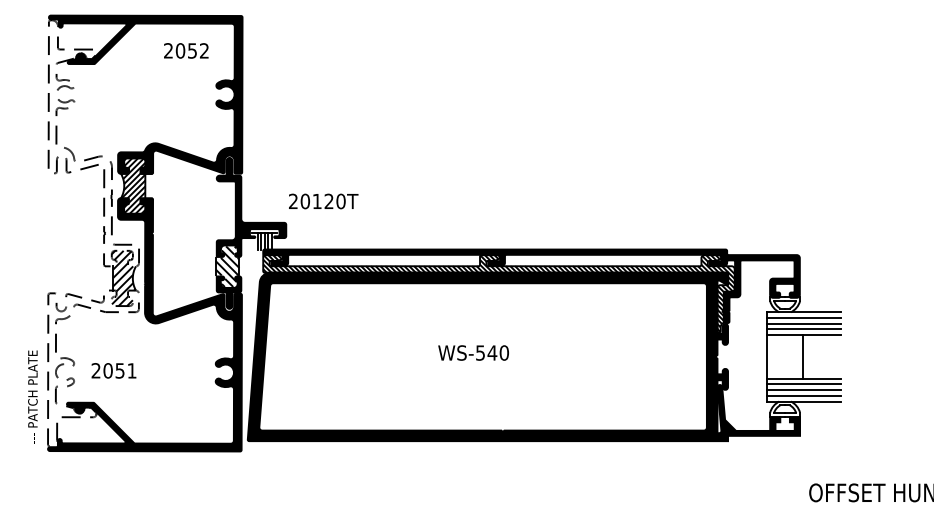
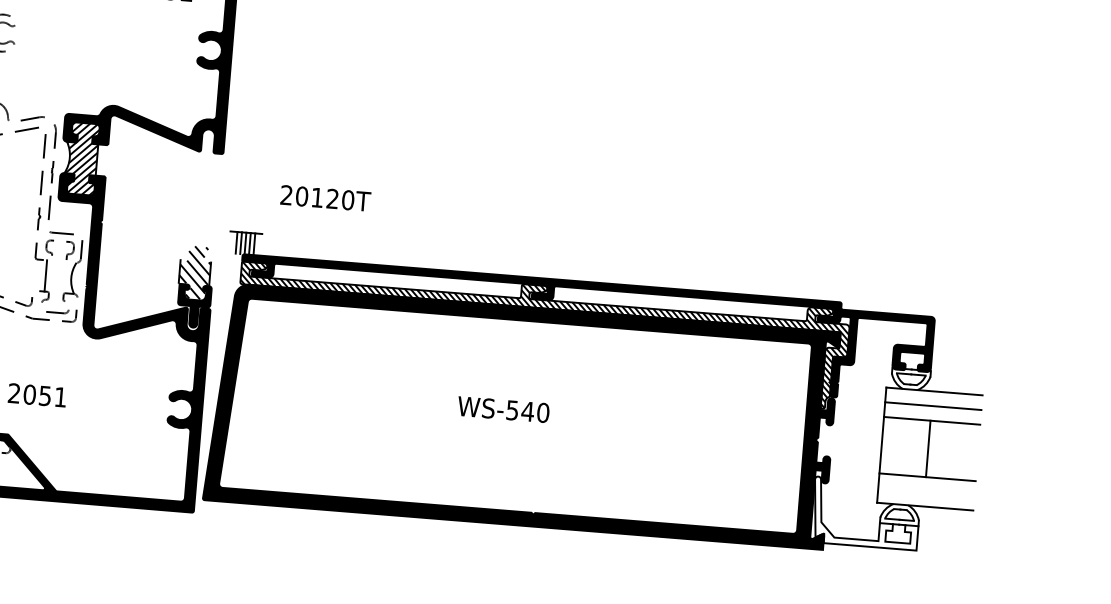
fill: (251, 206) -> (232, 197), removed
hatch: (123, 278) -> (59, 277), removed
line: (803, 318) -> (933, 399), removed
line: (803, 329) -> (932, 413), removed
line: (803, 384) -> (926, 484), removed
line: (803, 390) -> (925, 492), removed
line: (803, 395) -> (925, 498), removed
fill: (758, 410) -> (865, 513), removed

